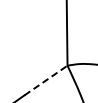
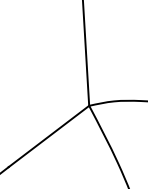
line: (46, 80) -> (49, 136), dashed -> solid

